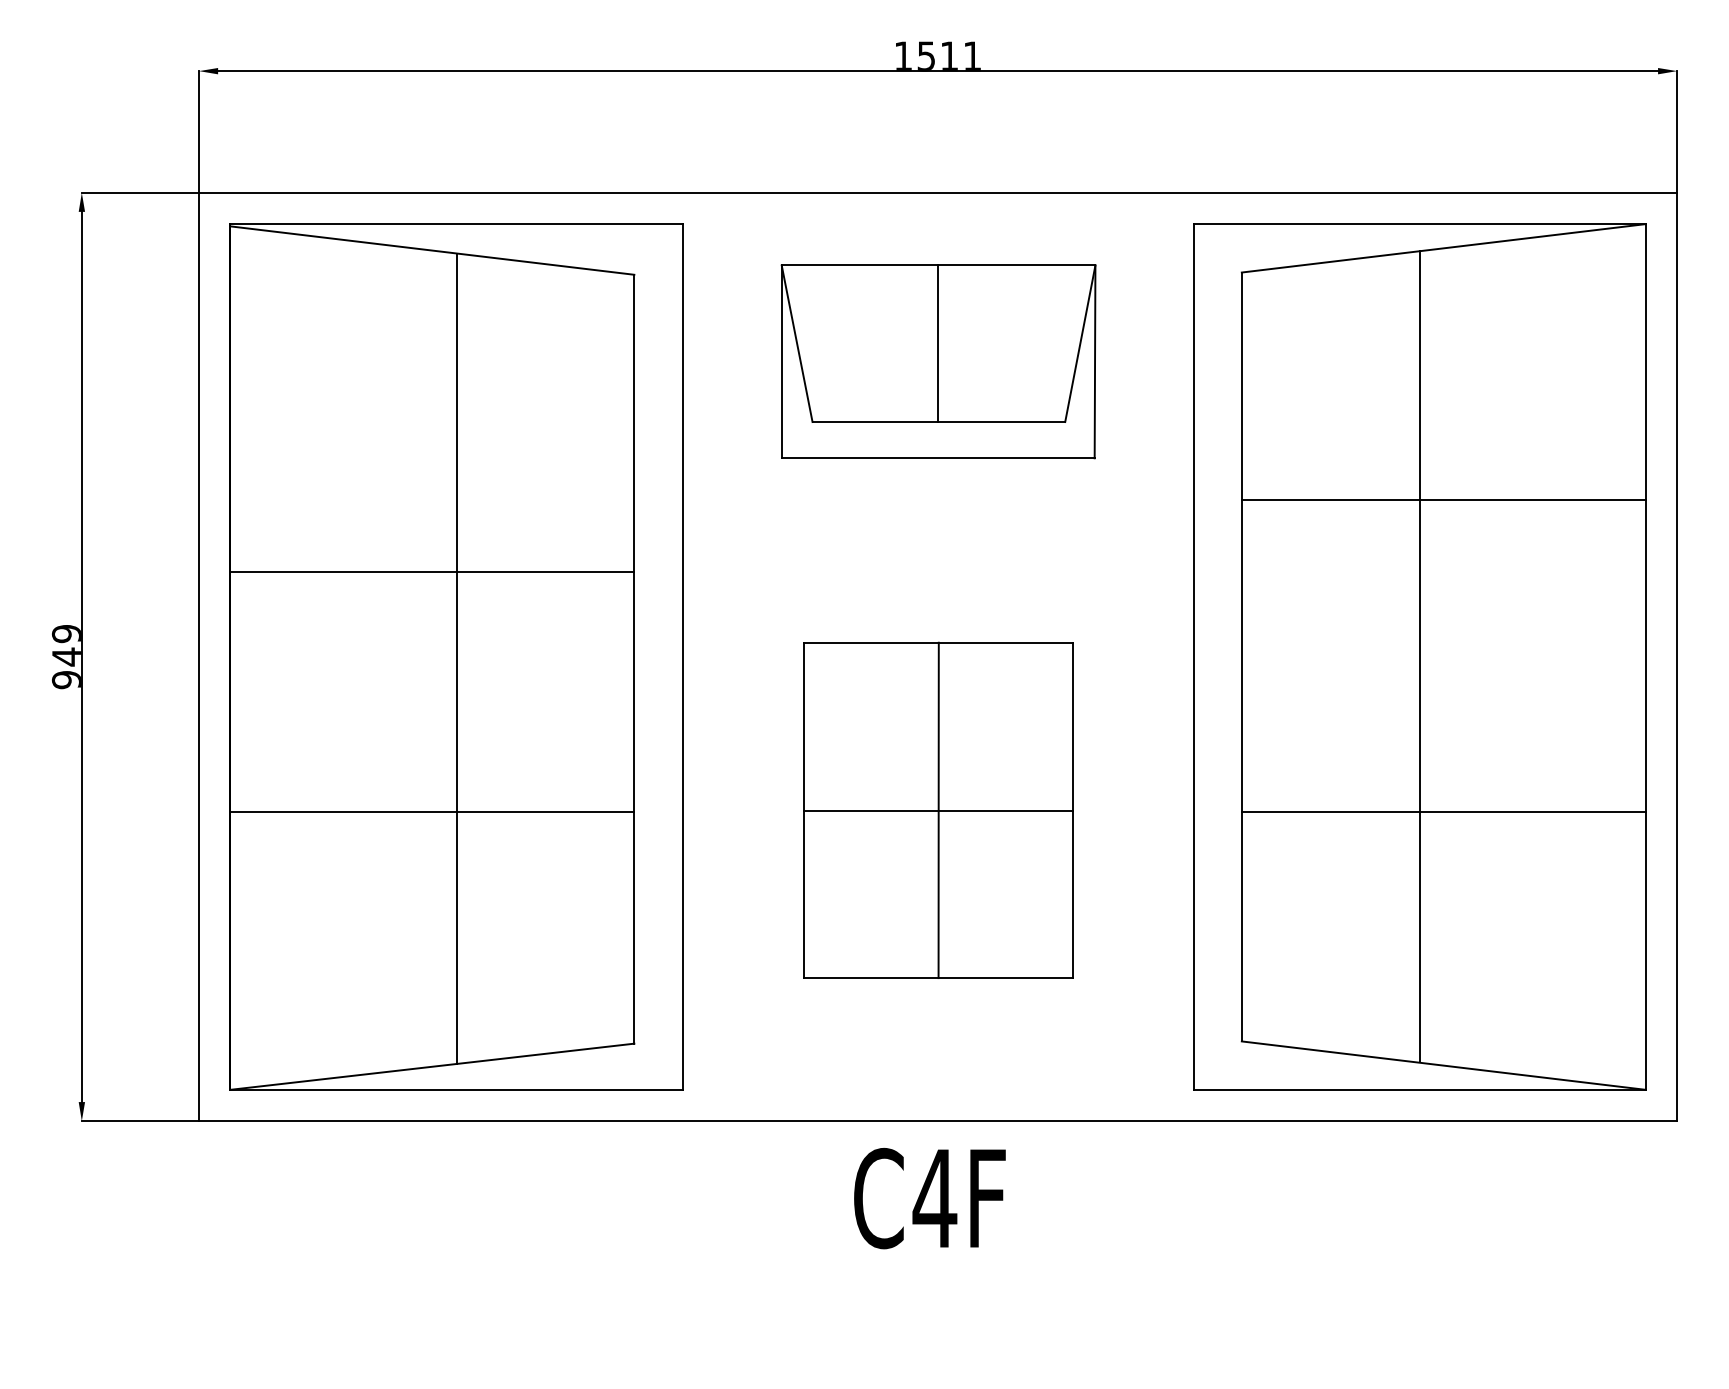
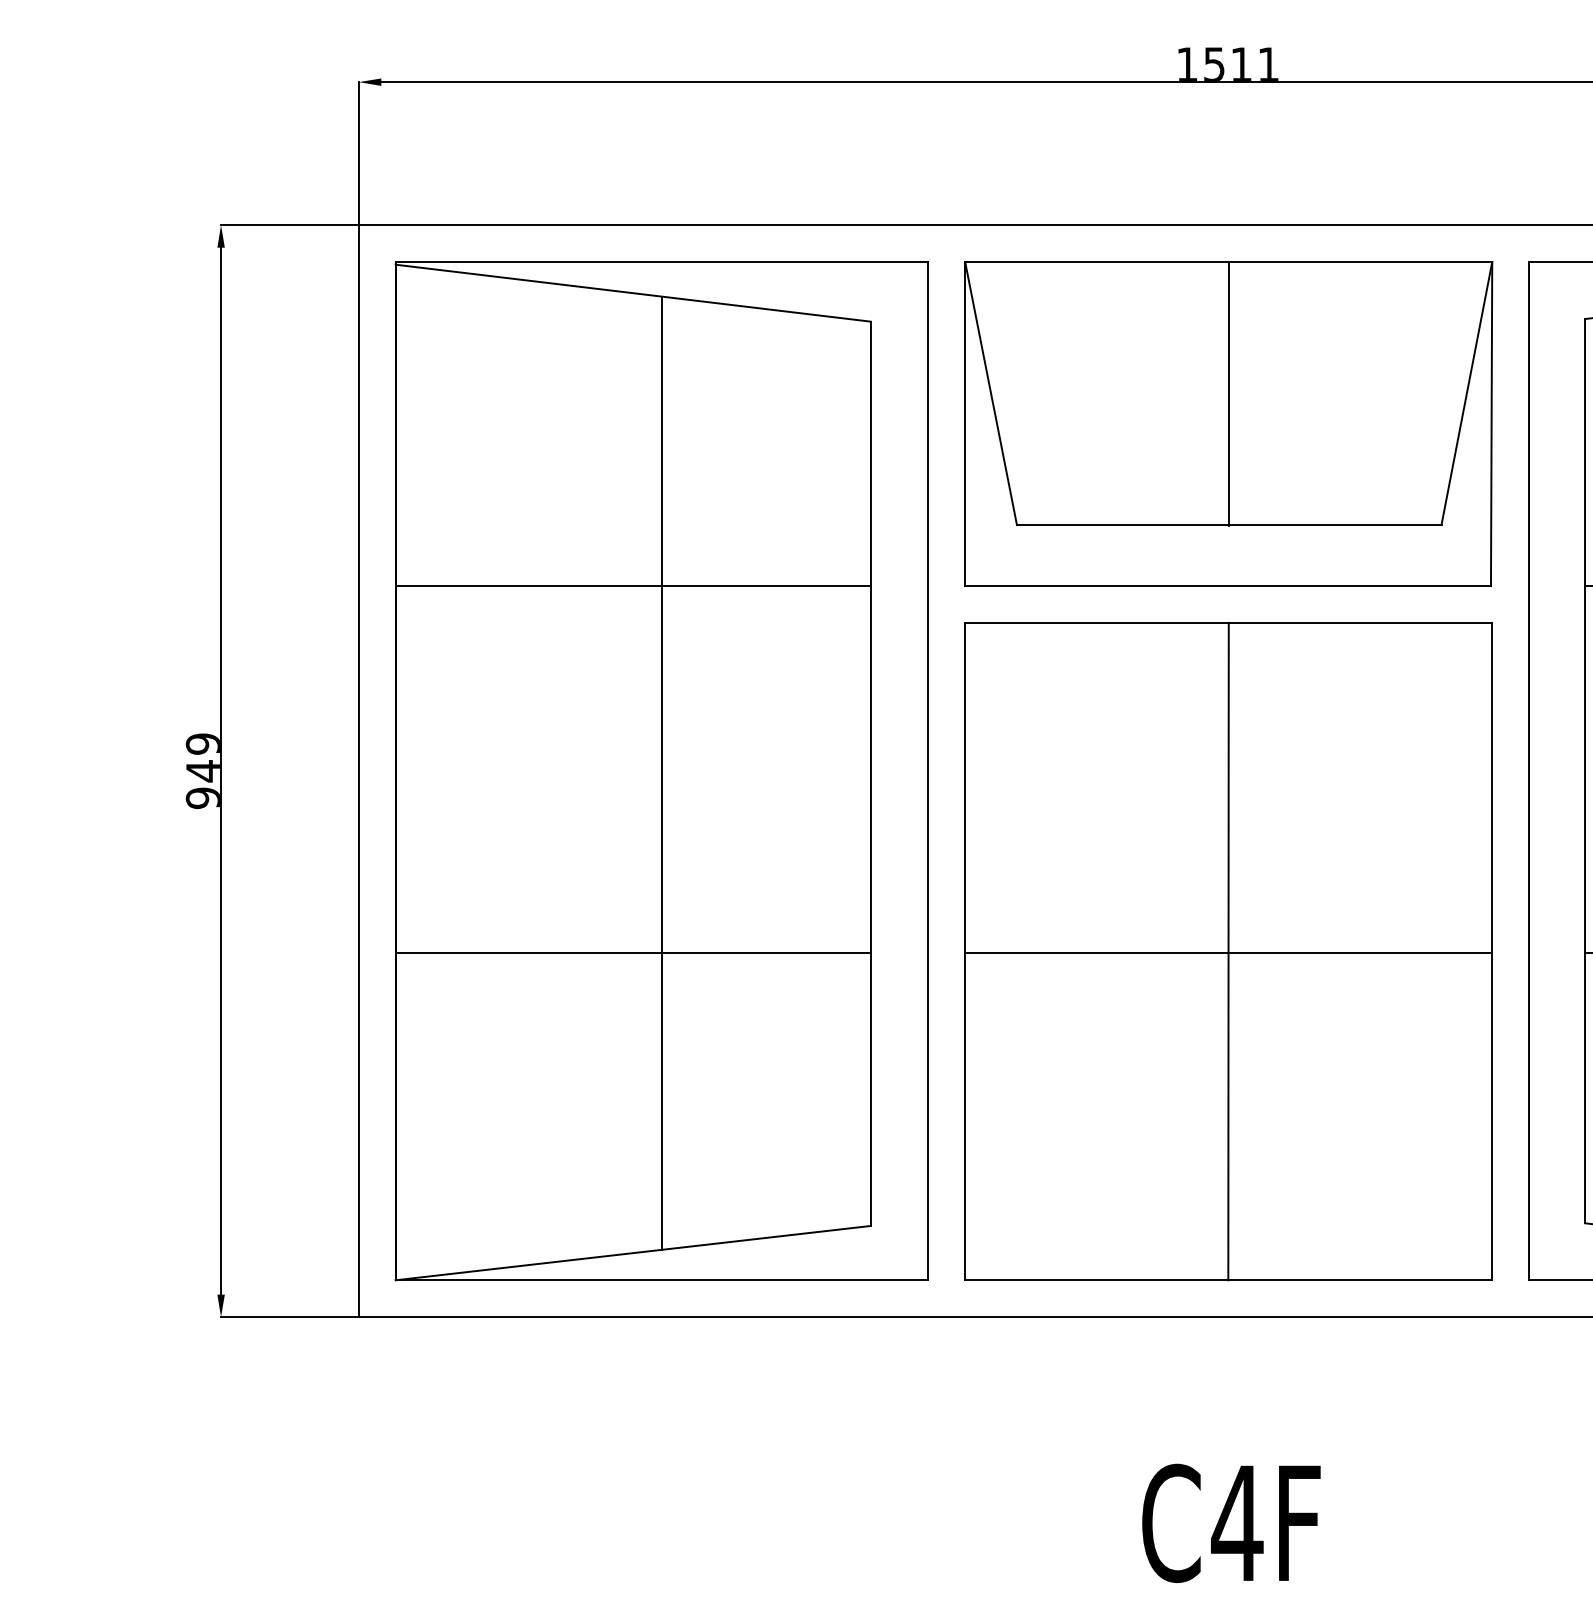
part: (938, 361) -> (1228, 423), size x1.43
line: (432, 571) -> (633, 585), moved
part: (938, 810) -> (1228, 951), size x1.67
text: (929, 1198) -> (1230, 1523), moved

